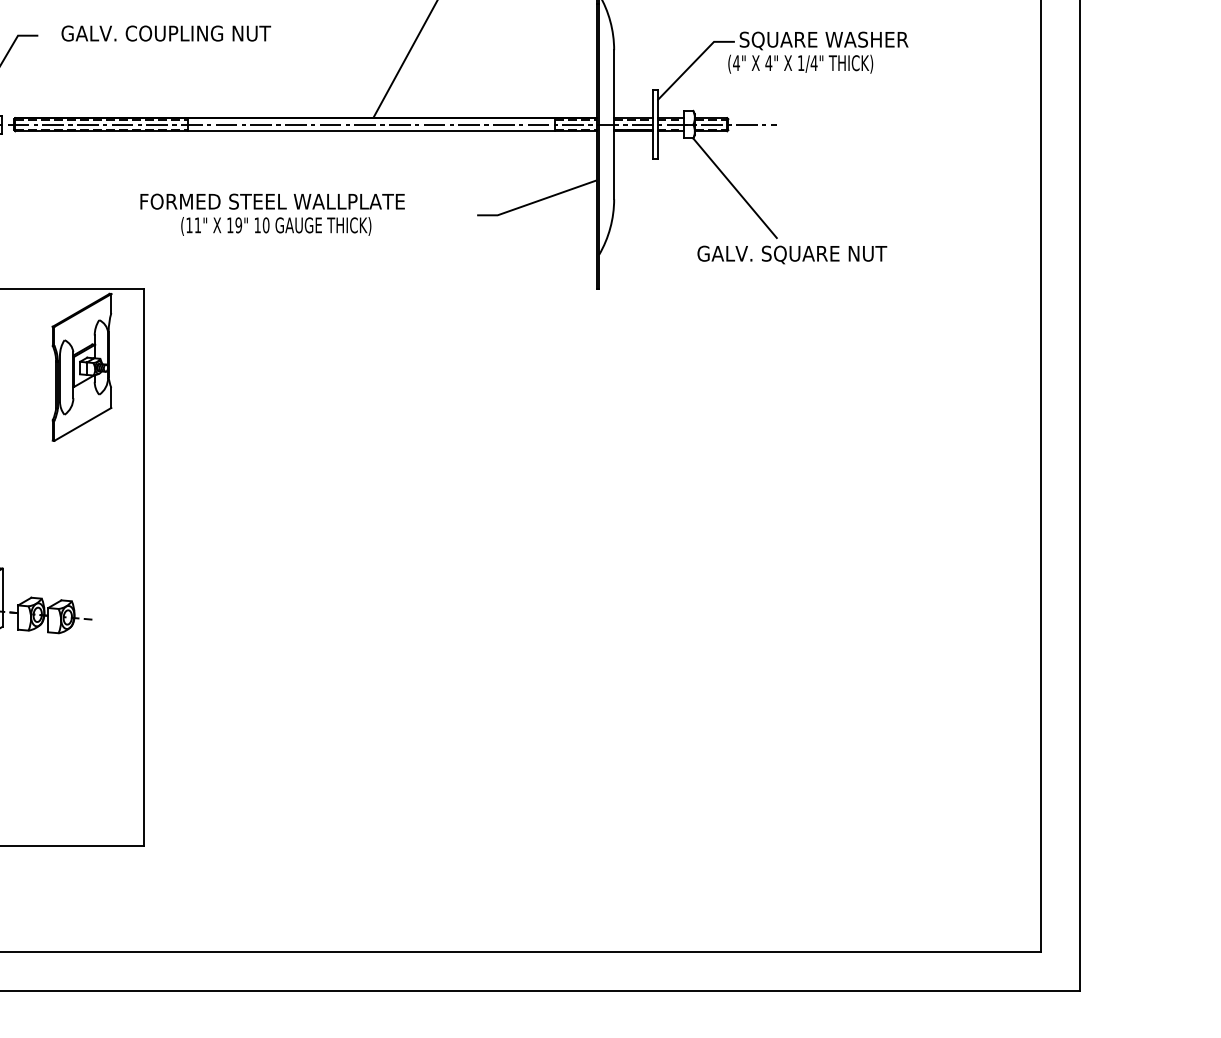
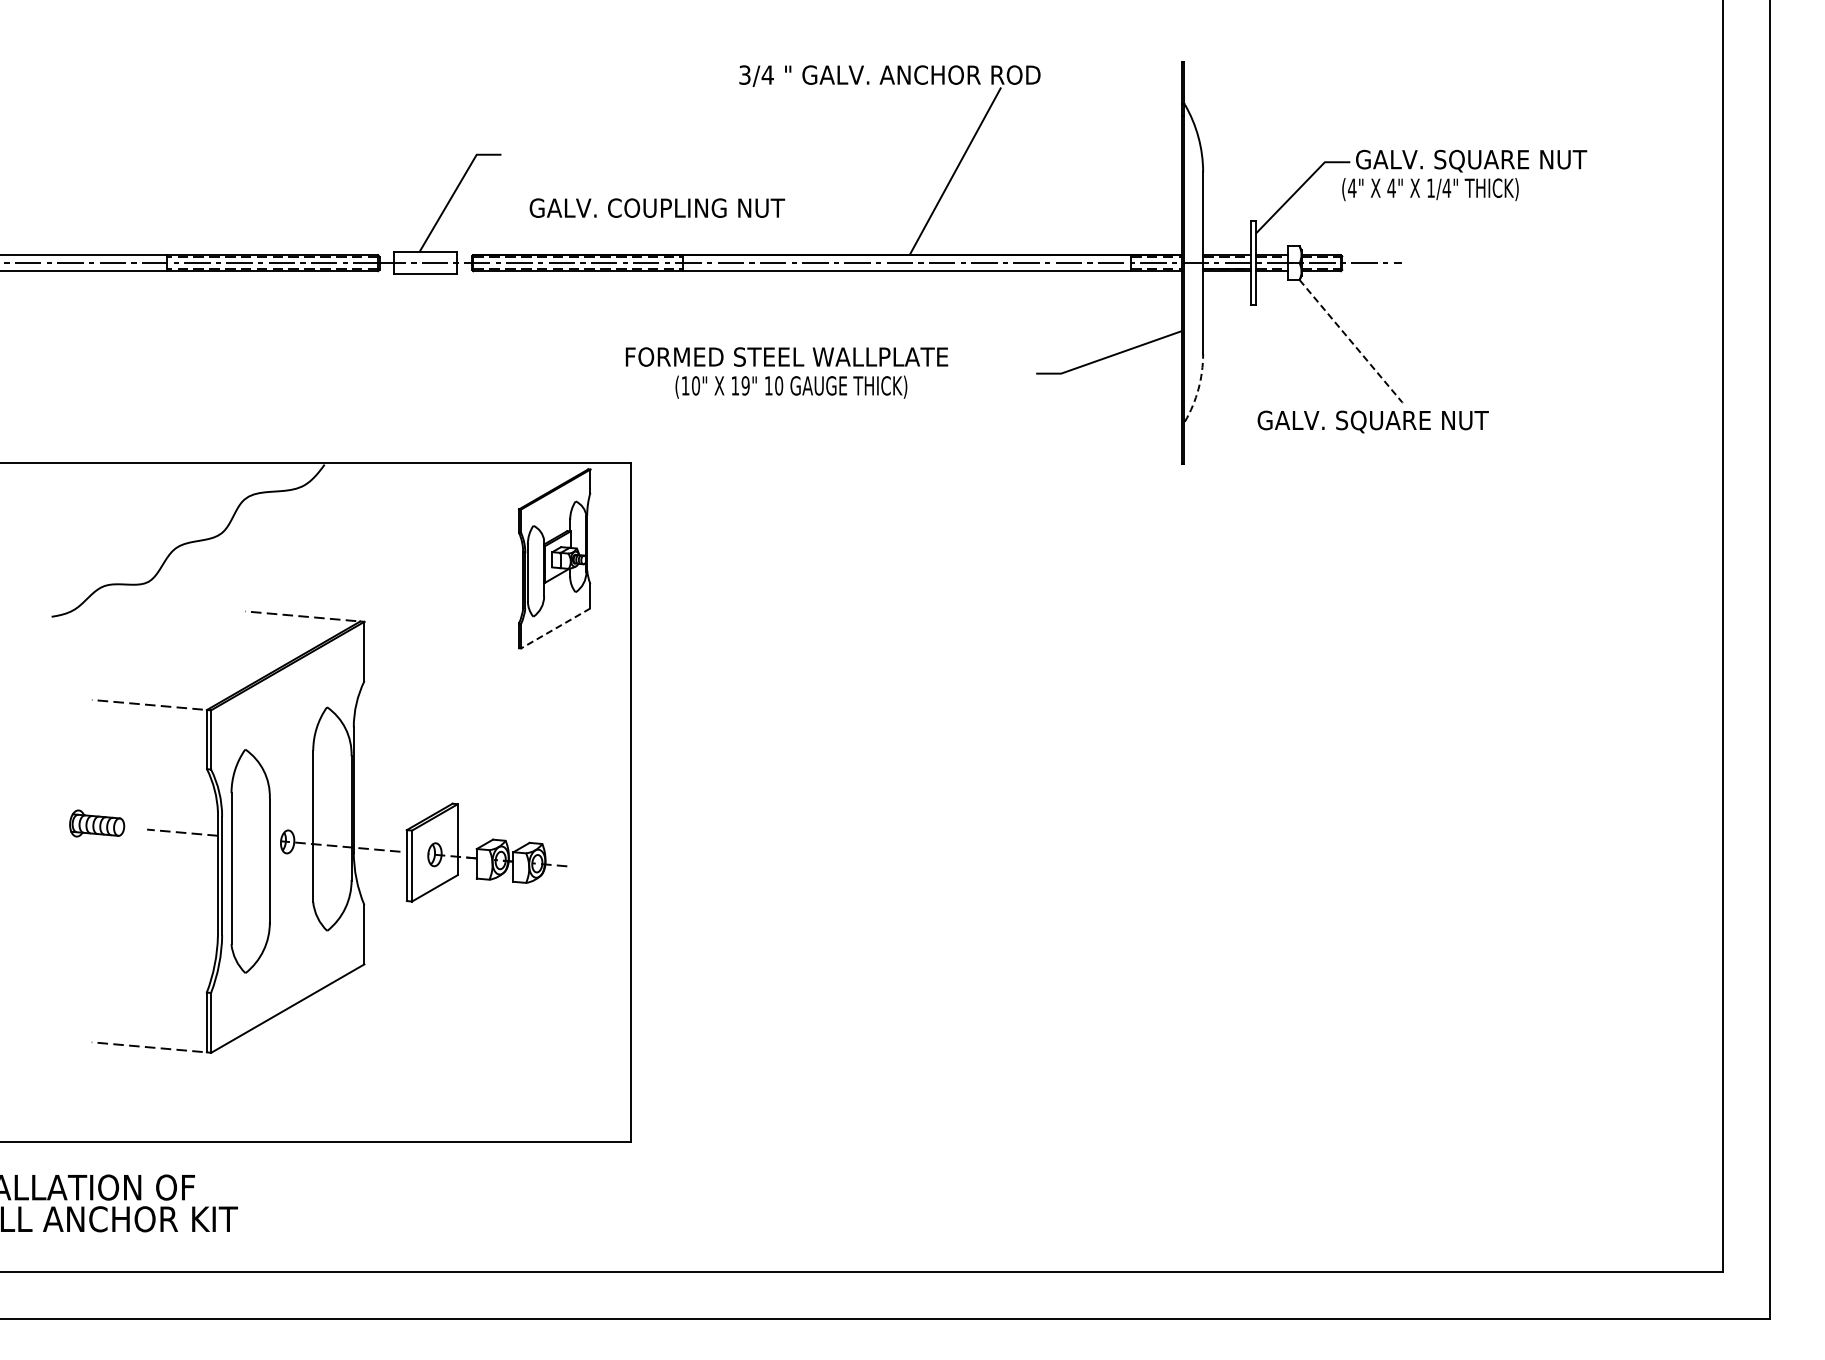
text: (166, 33) -> (657, 207), moved
text: (834, 40) -> (1471, 160), SQUARE WASHER -> GALV. SQUARE NUT
line: (735, 188) -> (1351, 341), solid -> dashed
text: (198, 225) -> (696, 385), (11" -> (10"
arc: (610, 228) -> (1198, 389), solid -> dashed
text: (791, 254) -> (1372, 421), moved
line: (82, 424) -> (555, 628), solid -> dashed

